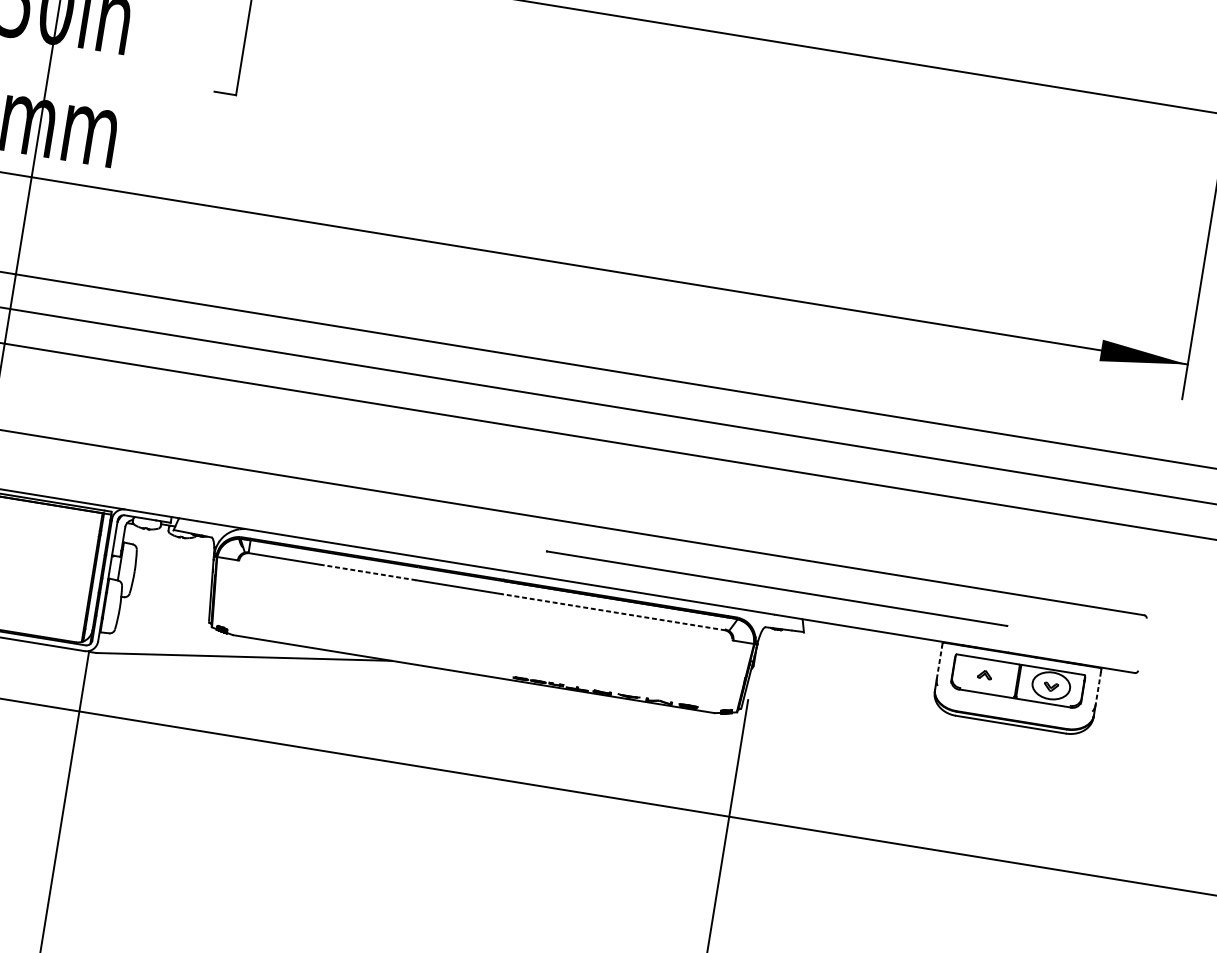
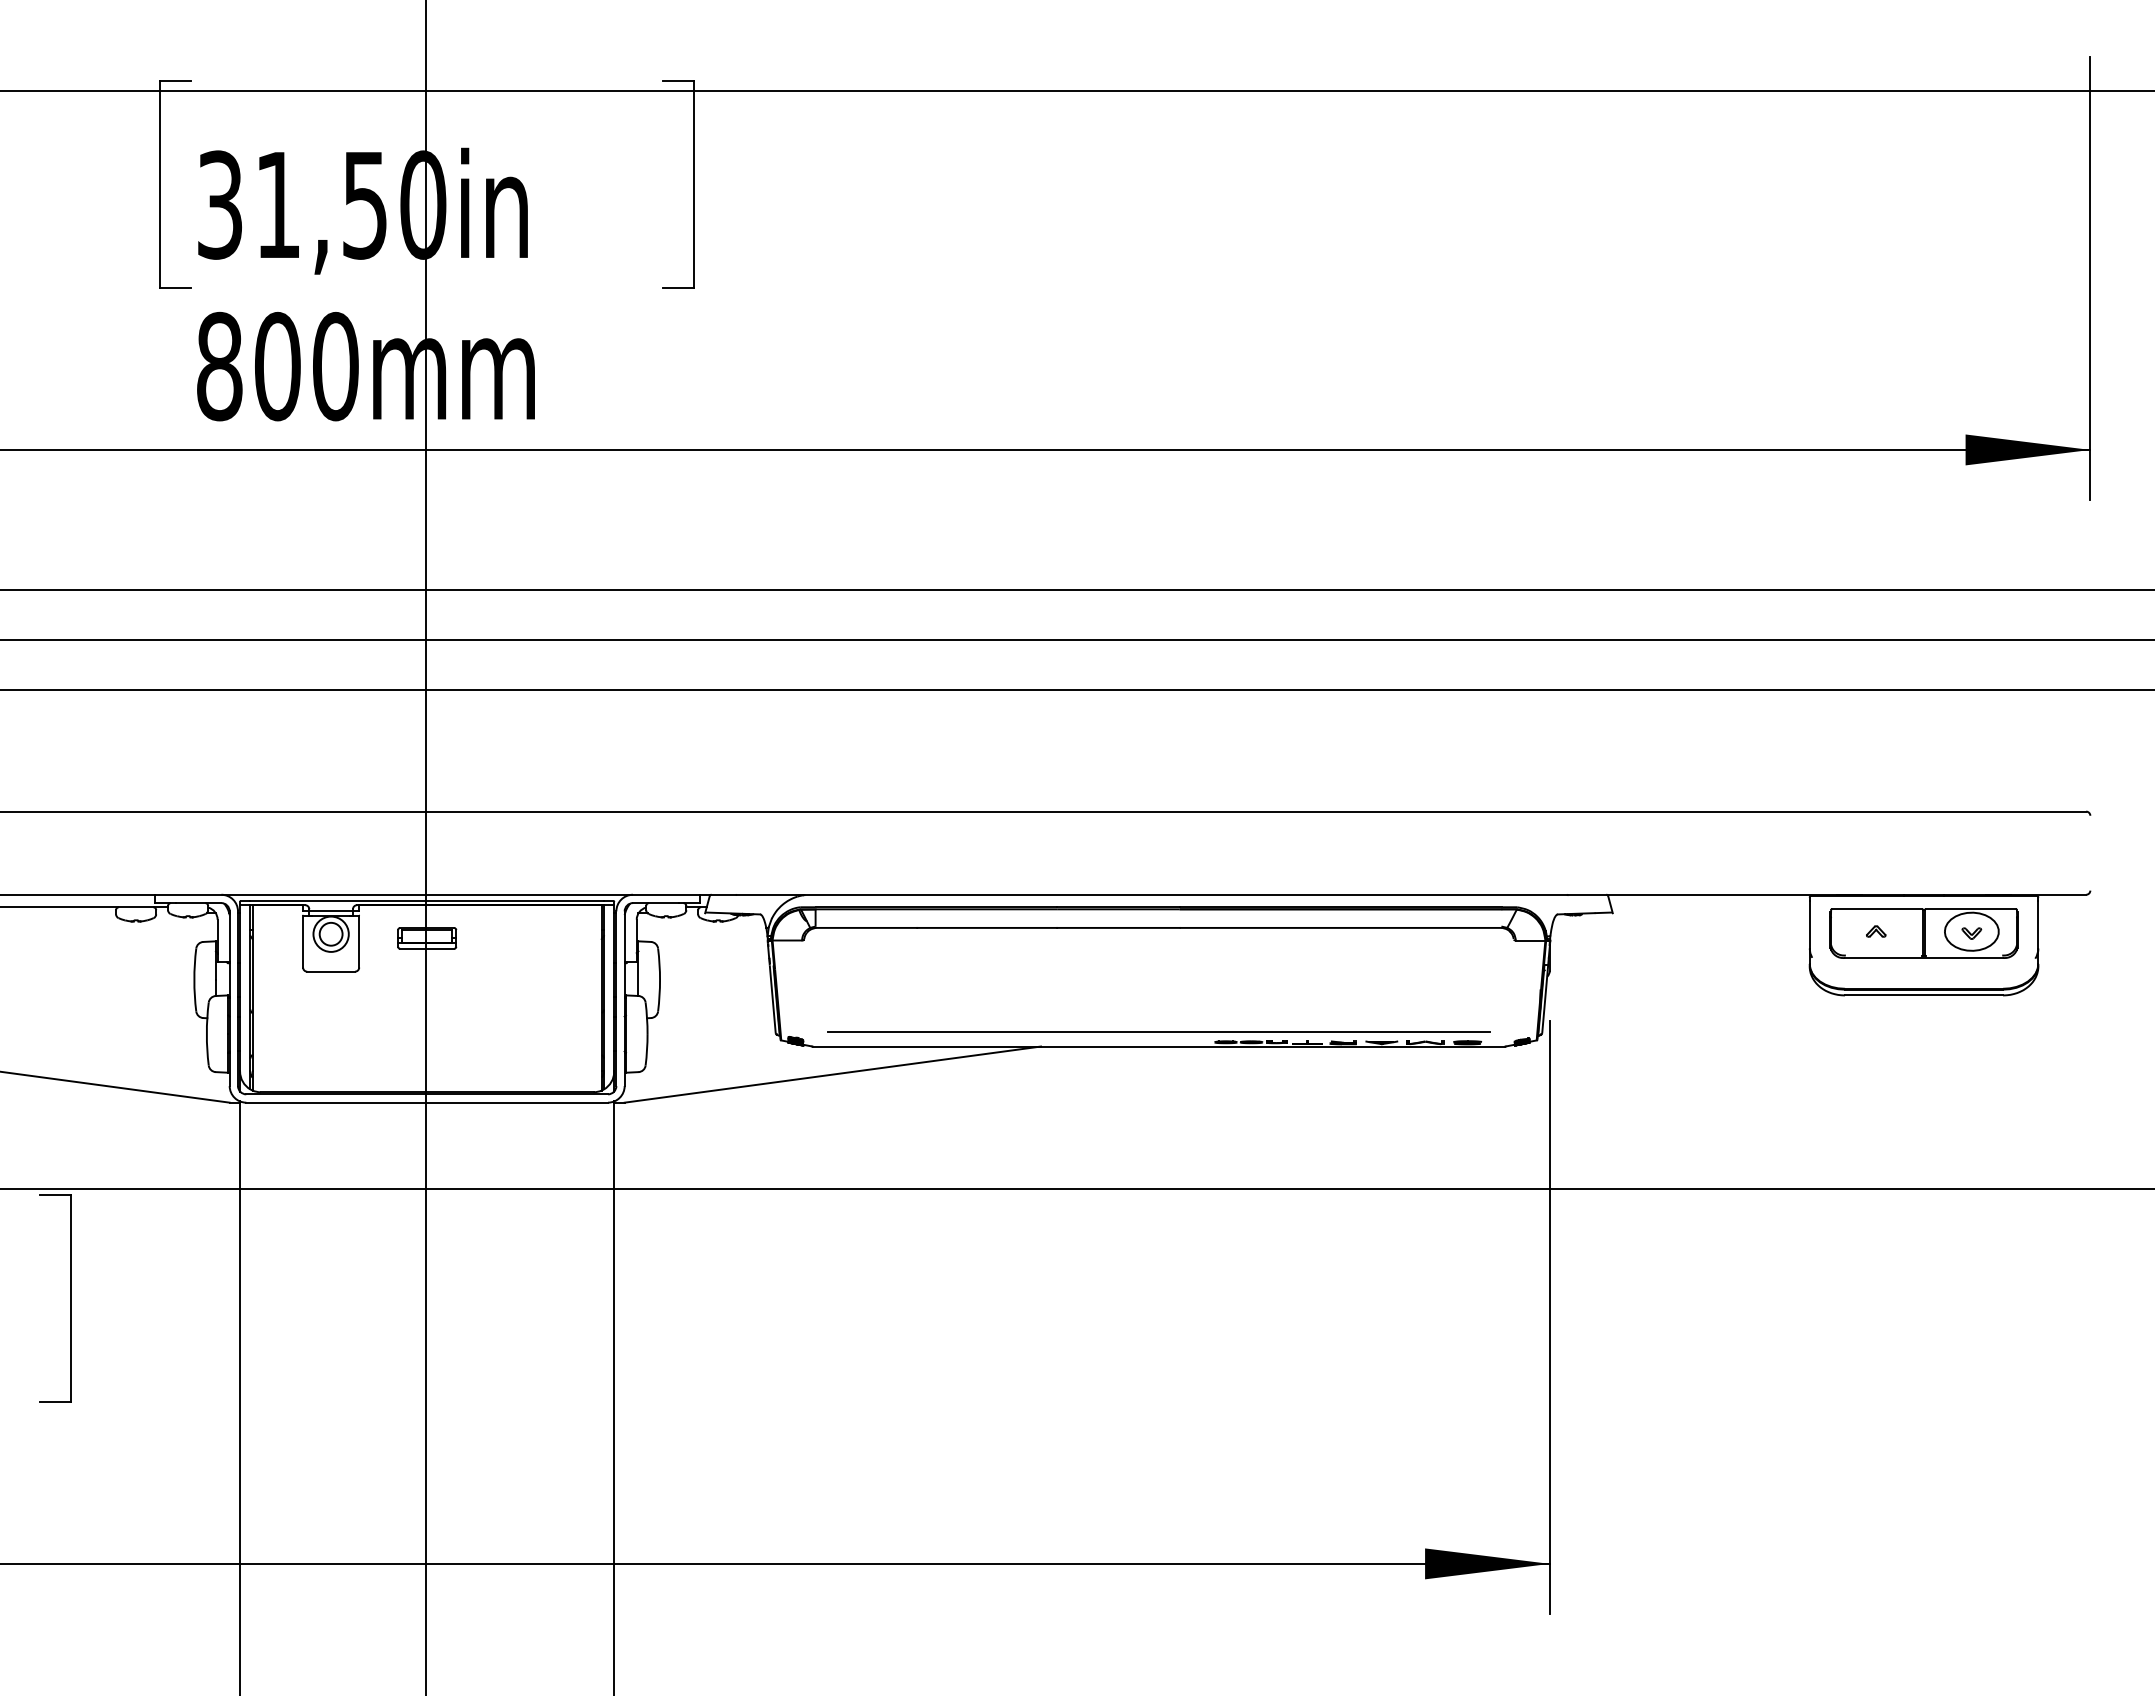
line: (368, 572) -> (987, 927), dashed -> solid
line: (776, 588) -> (1158, 1031), moved
line: (613, 611) -> (1340, 927), dashed -> solid
line: (939, 662) -> (1809, 924), dashed -> solid
line: (1098, 688) -> (2038, 924), dashed -> solid

